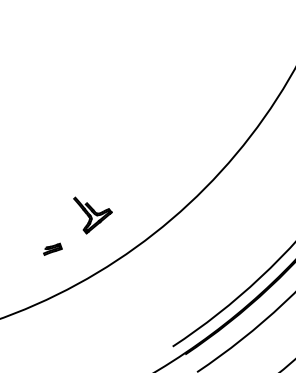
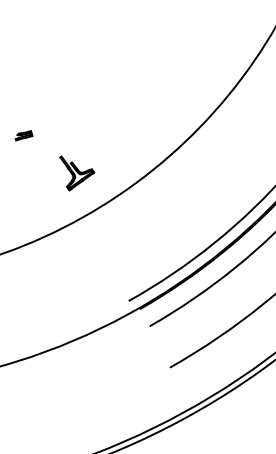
part: (93, 214) -> (77, 173), moved
part: (52, 249) -> (23, 135), moved

